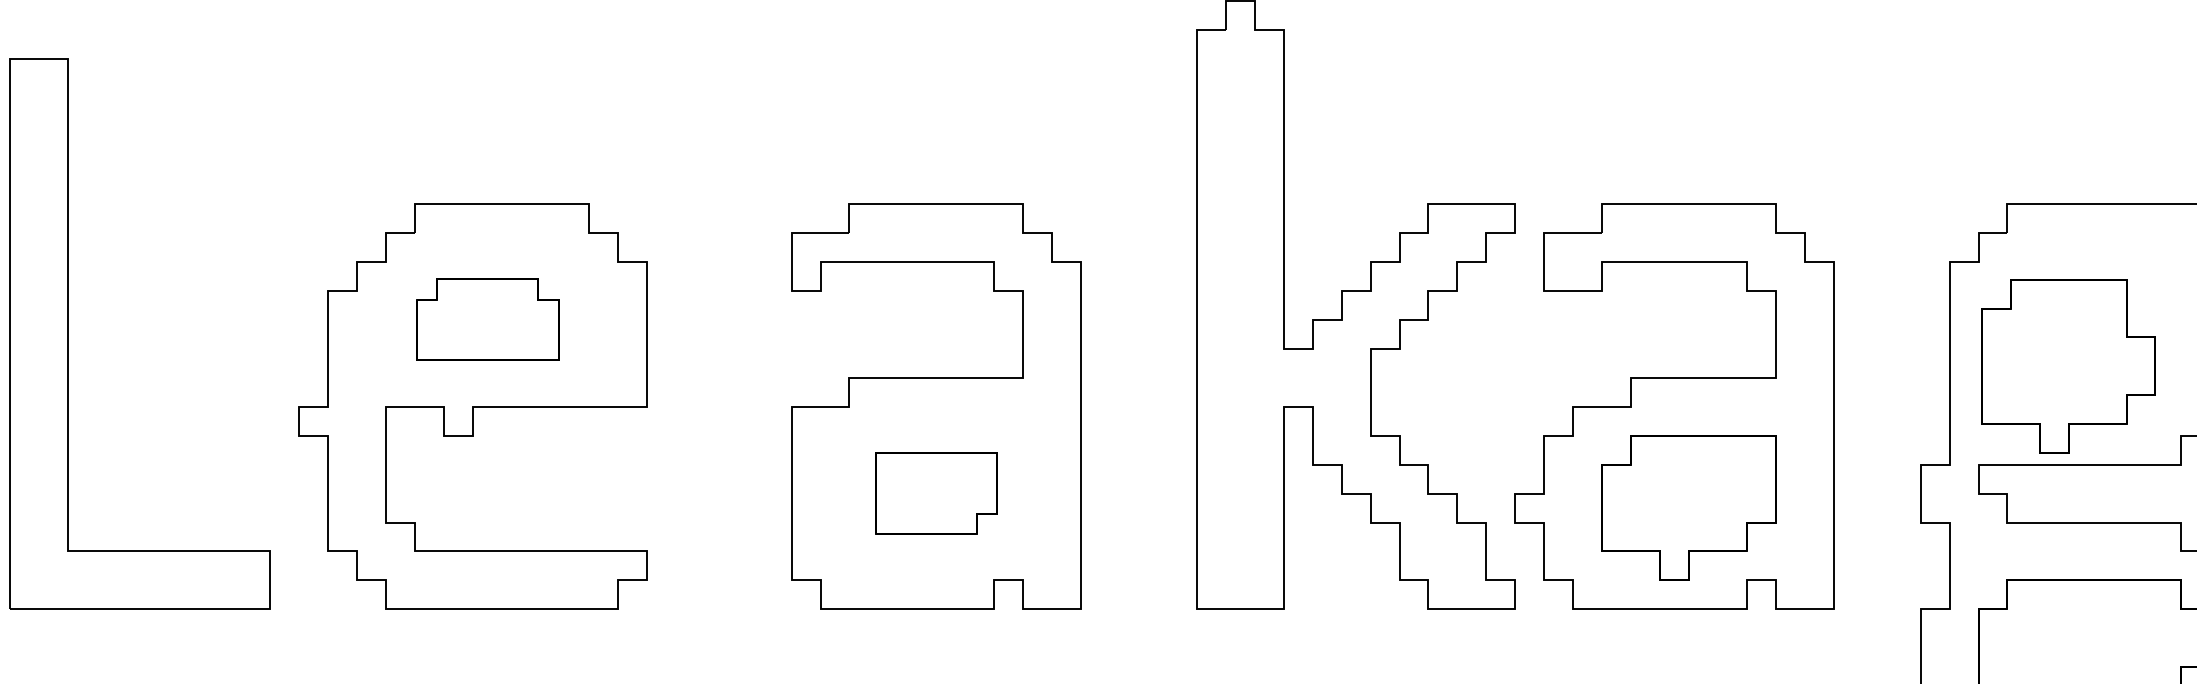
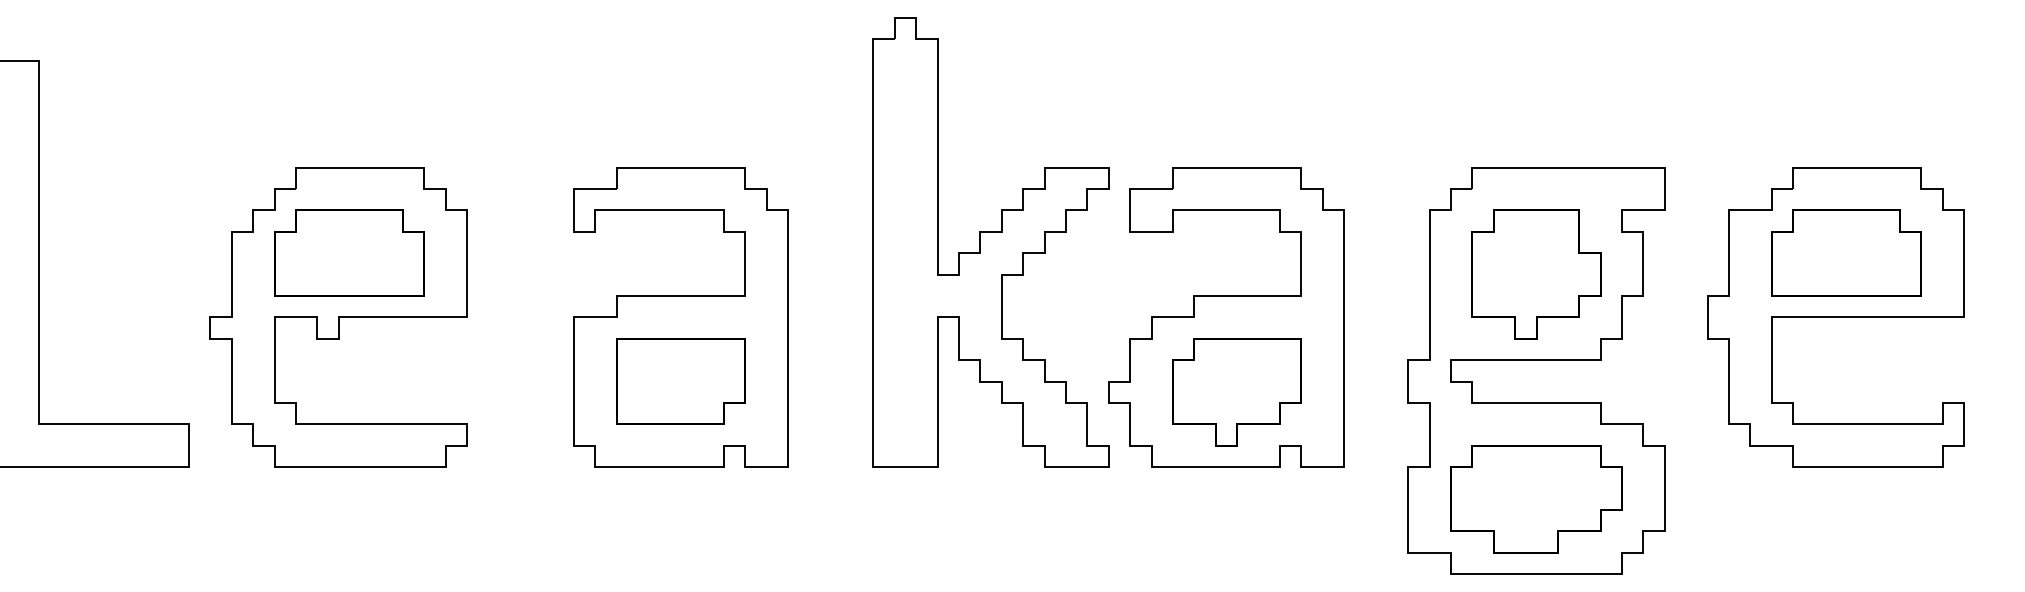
part: (487, 318) -> (349, 252), size x1.43
part: (2068, 366) -> (1536, 274), moved
part: (935, 493) -> (680, 381), size x1.43

